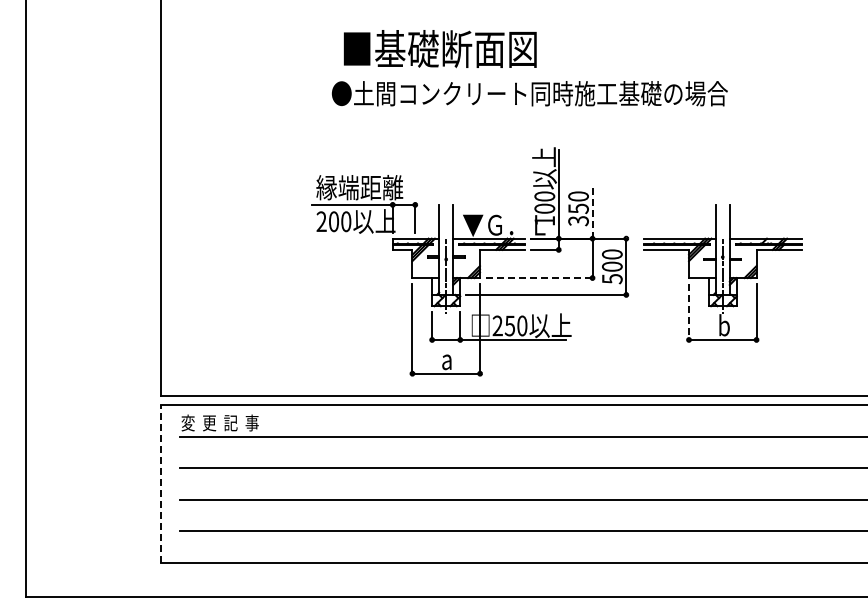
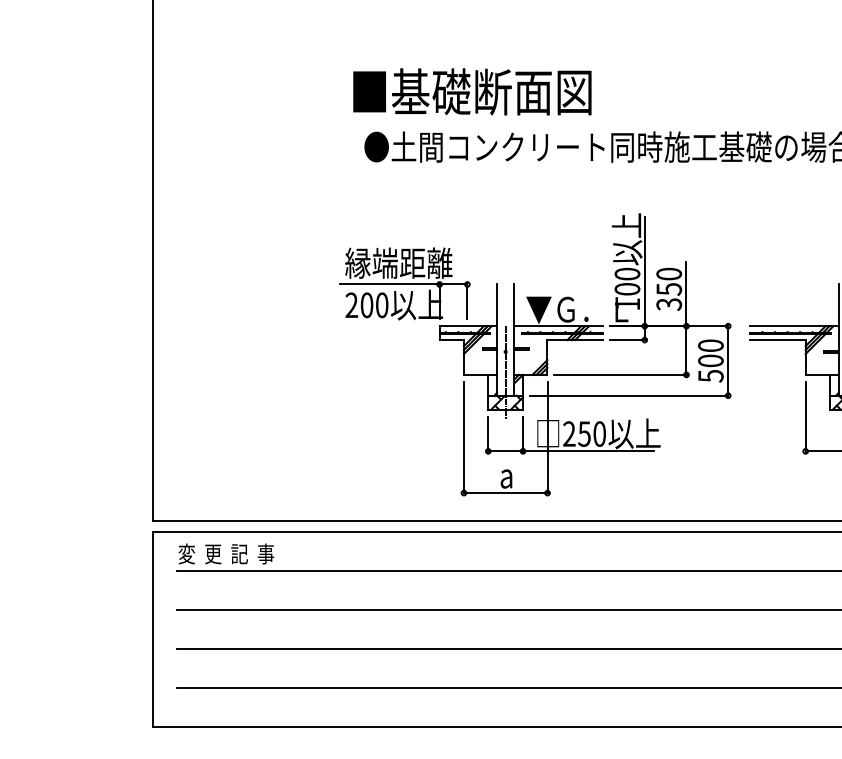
text: (439, 49) -> (471, 92), moved
line: (592, 212) -> (686, 293), dashed -> solid
line: (539, 278) -> (620, 375), dashed -> solid
line: (689, 312) -> (806, 417), dashed -> solid
line: (161, 484) -> (153, 629), dashed -> solid

